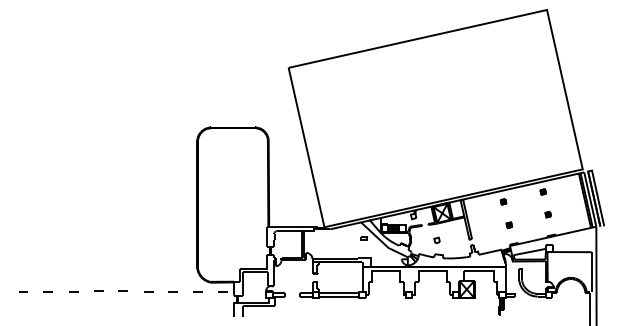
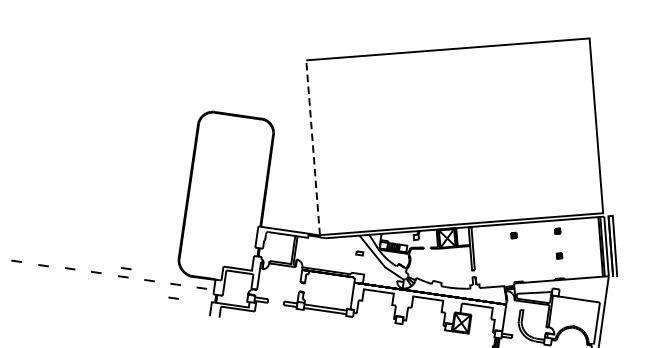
line: (306, 147) -> (313, 147), solid -> dashed
part: (509, 224) -> (516, 260), removed
part: (436, 240) -> (436, 266), removed
line: (149, 283) -> (125, 268), added
line: (197, 304) -> (173, 297), added

